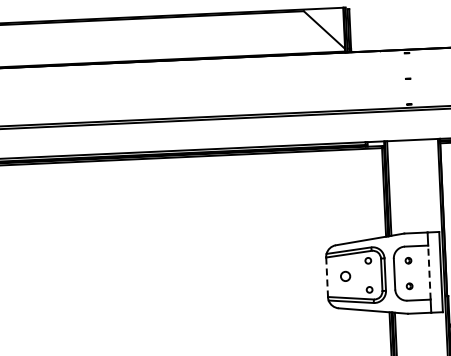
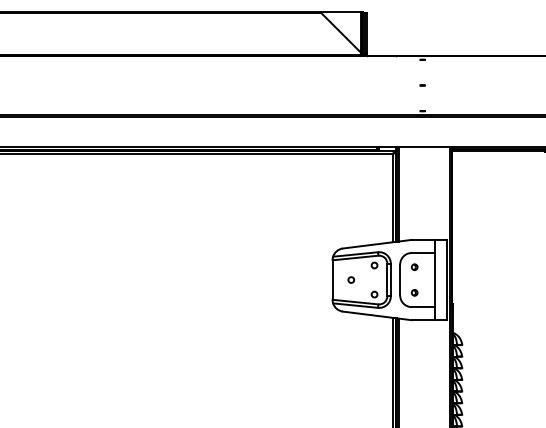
line: (429, 272) -> (435, 279), dashed -> solid
circle: (345, 275) -> (351, 279), size x0.62
line: (326, 277) -> (332, 280), dashed -> solid

